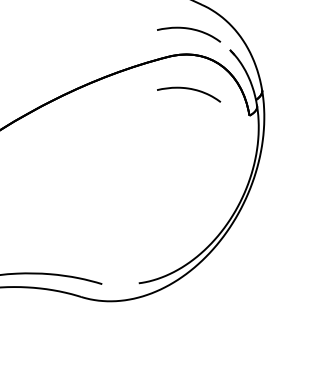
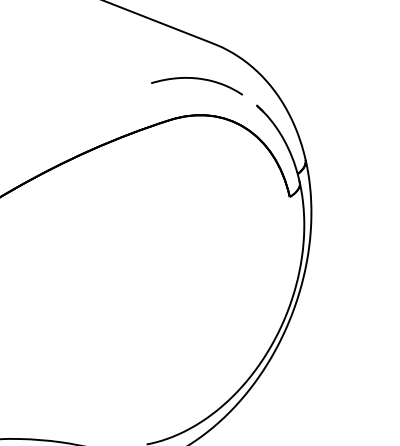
curve: (189, 89) -> (202, 164), removed

